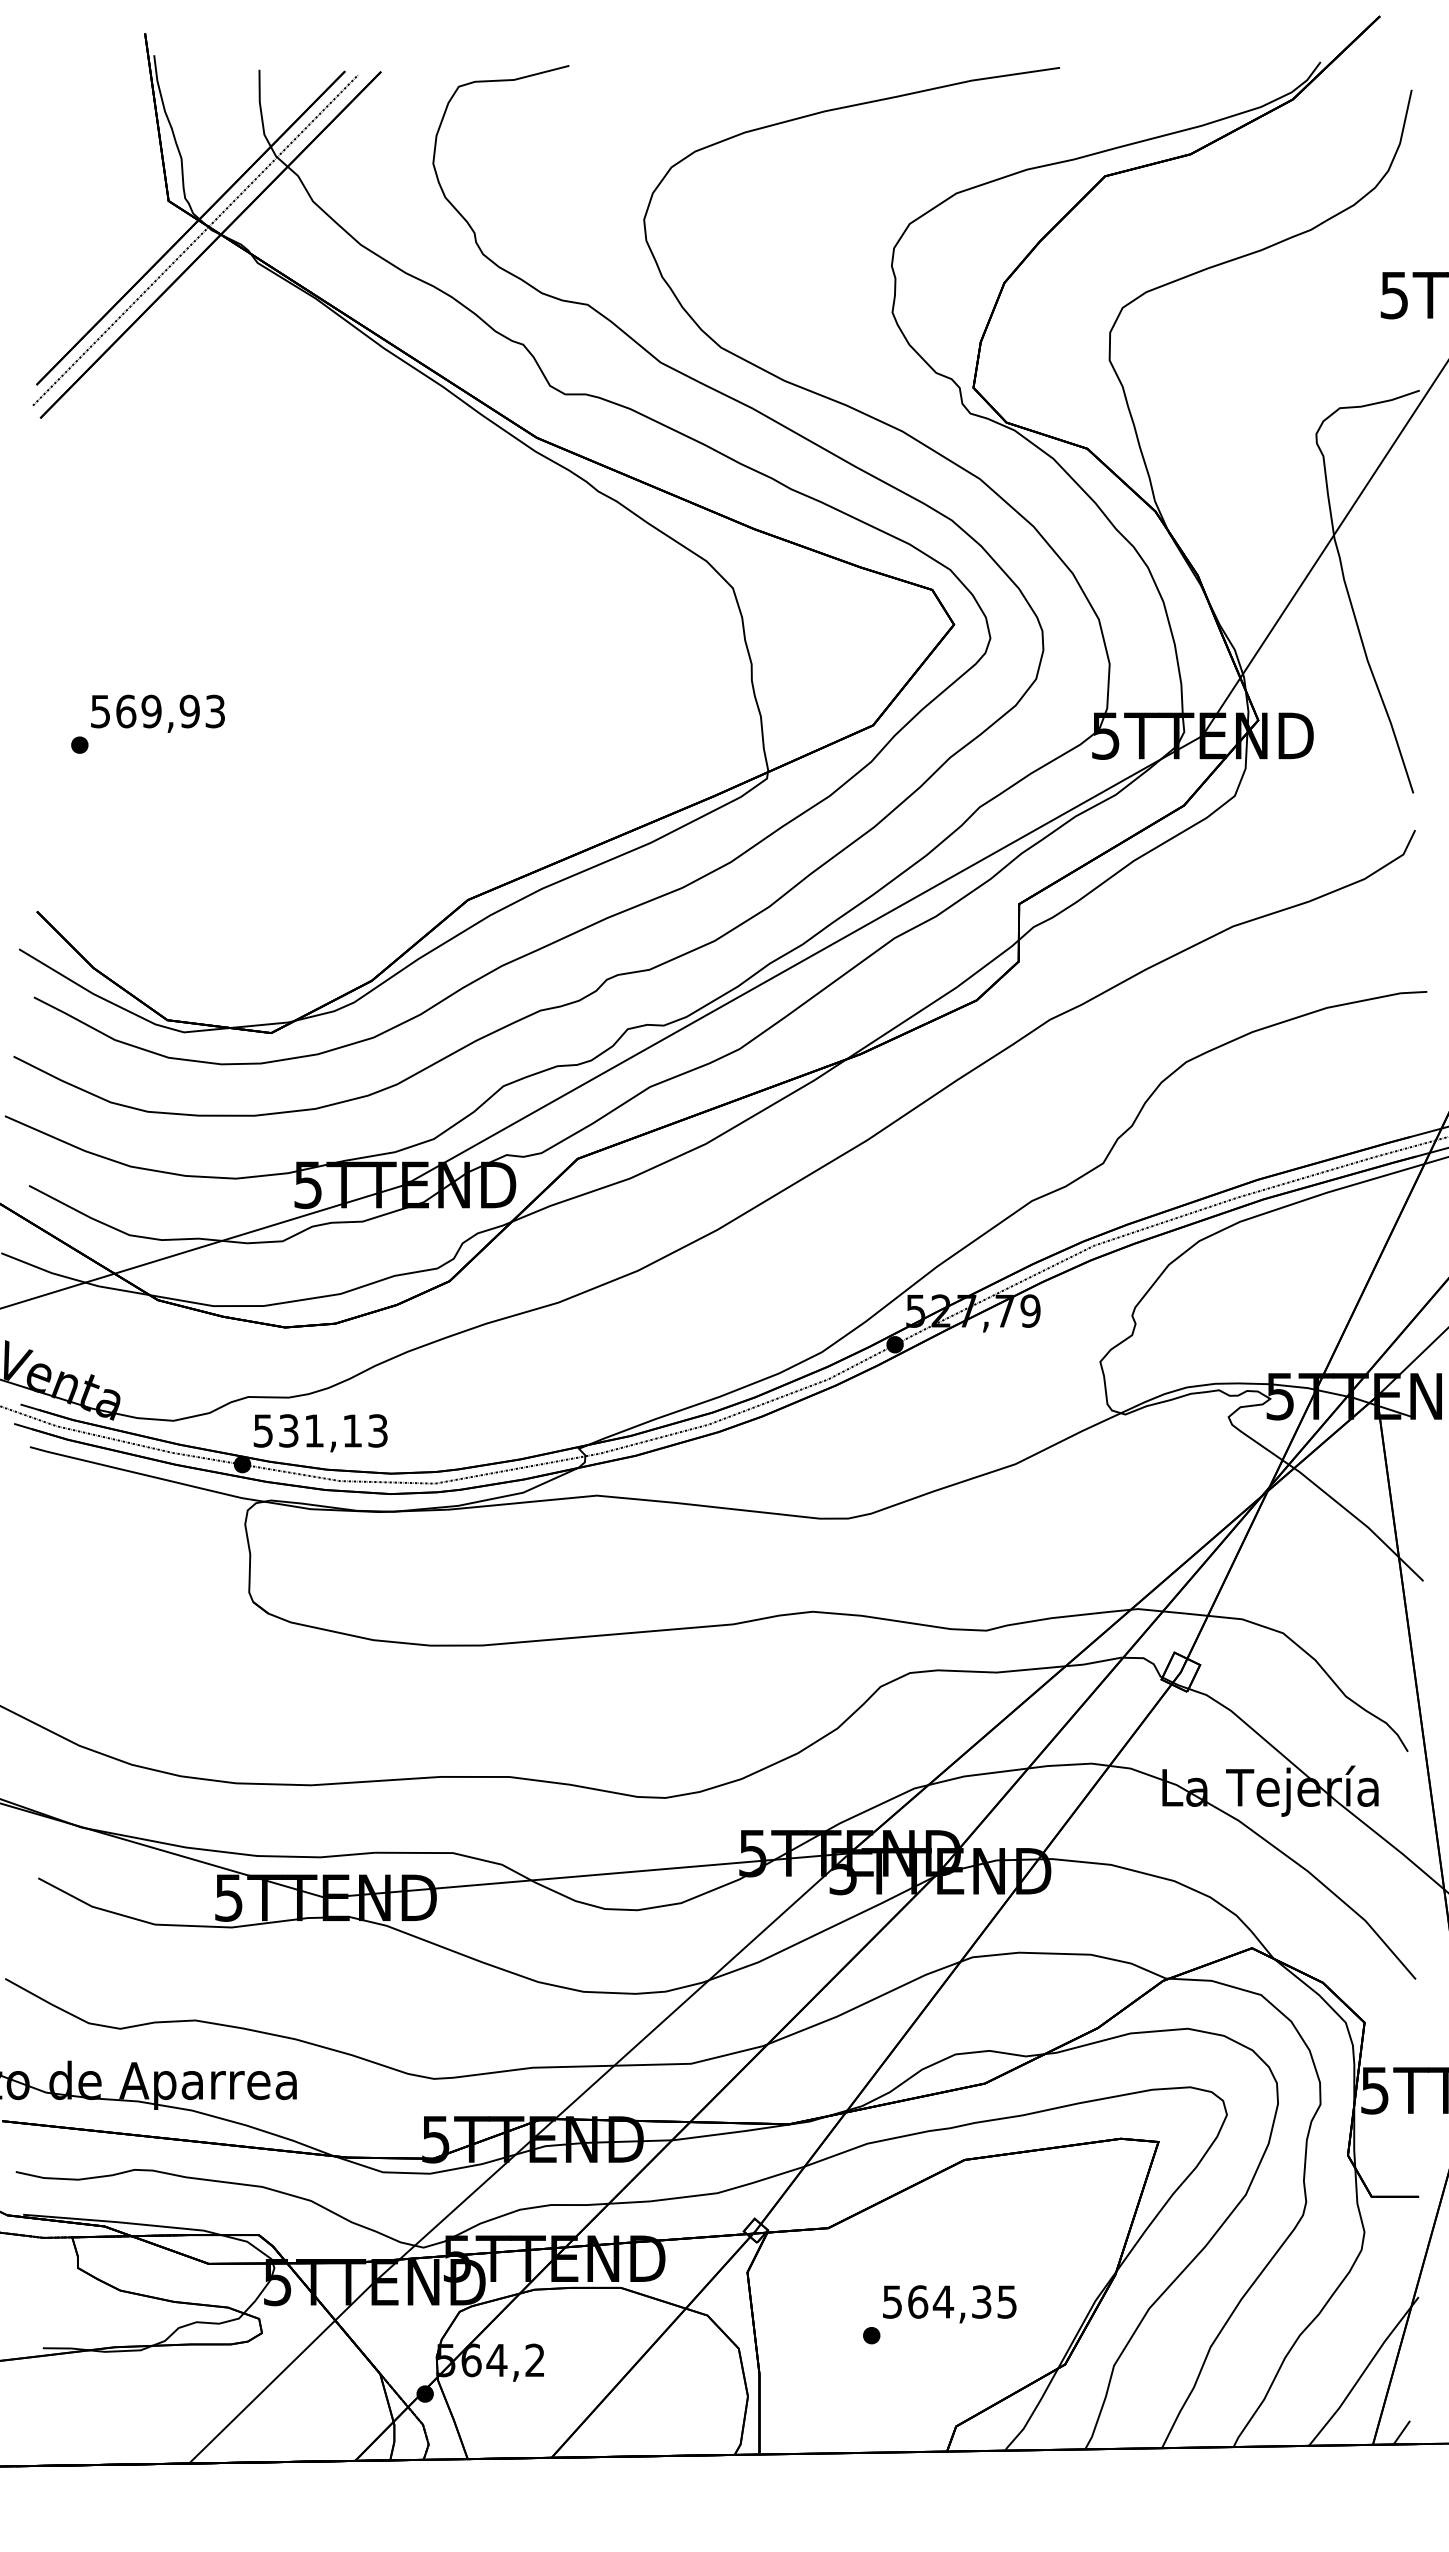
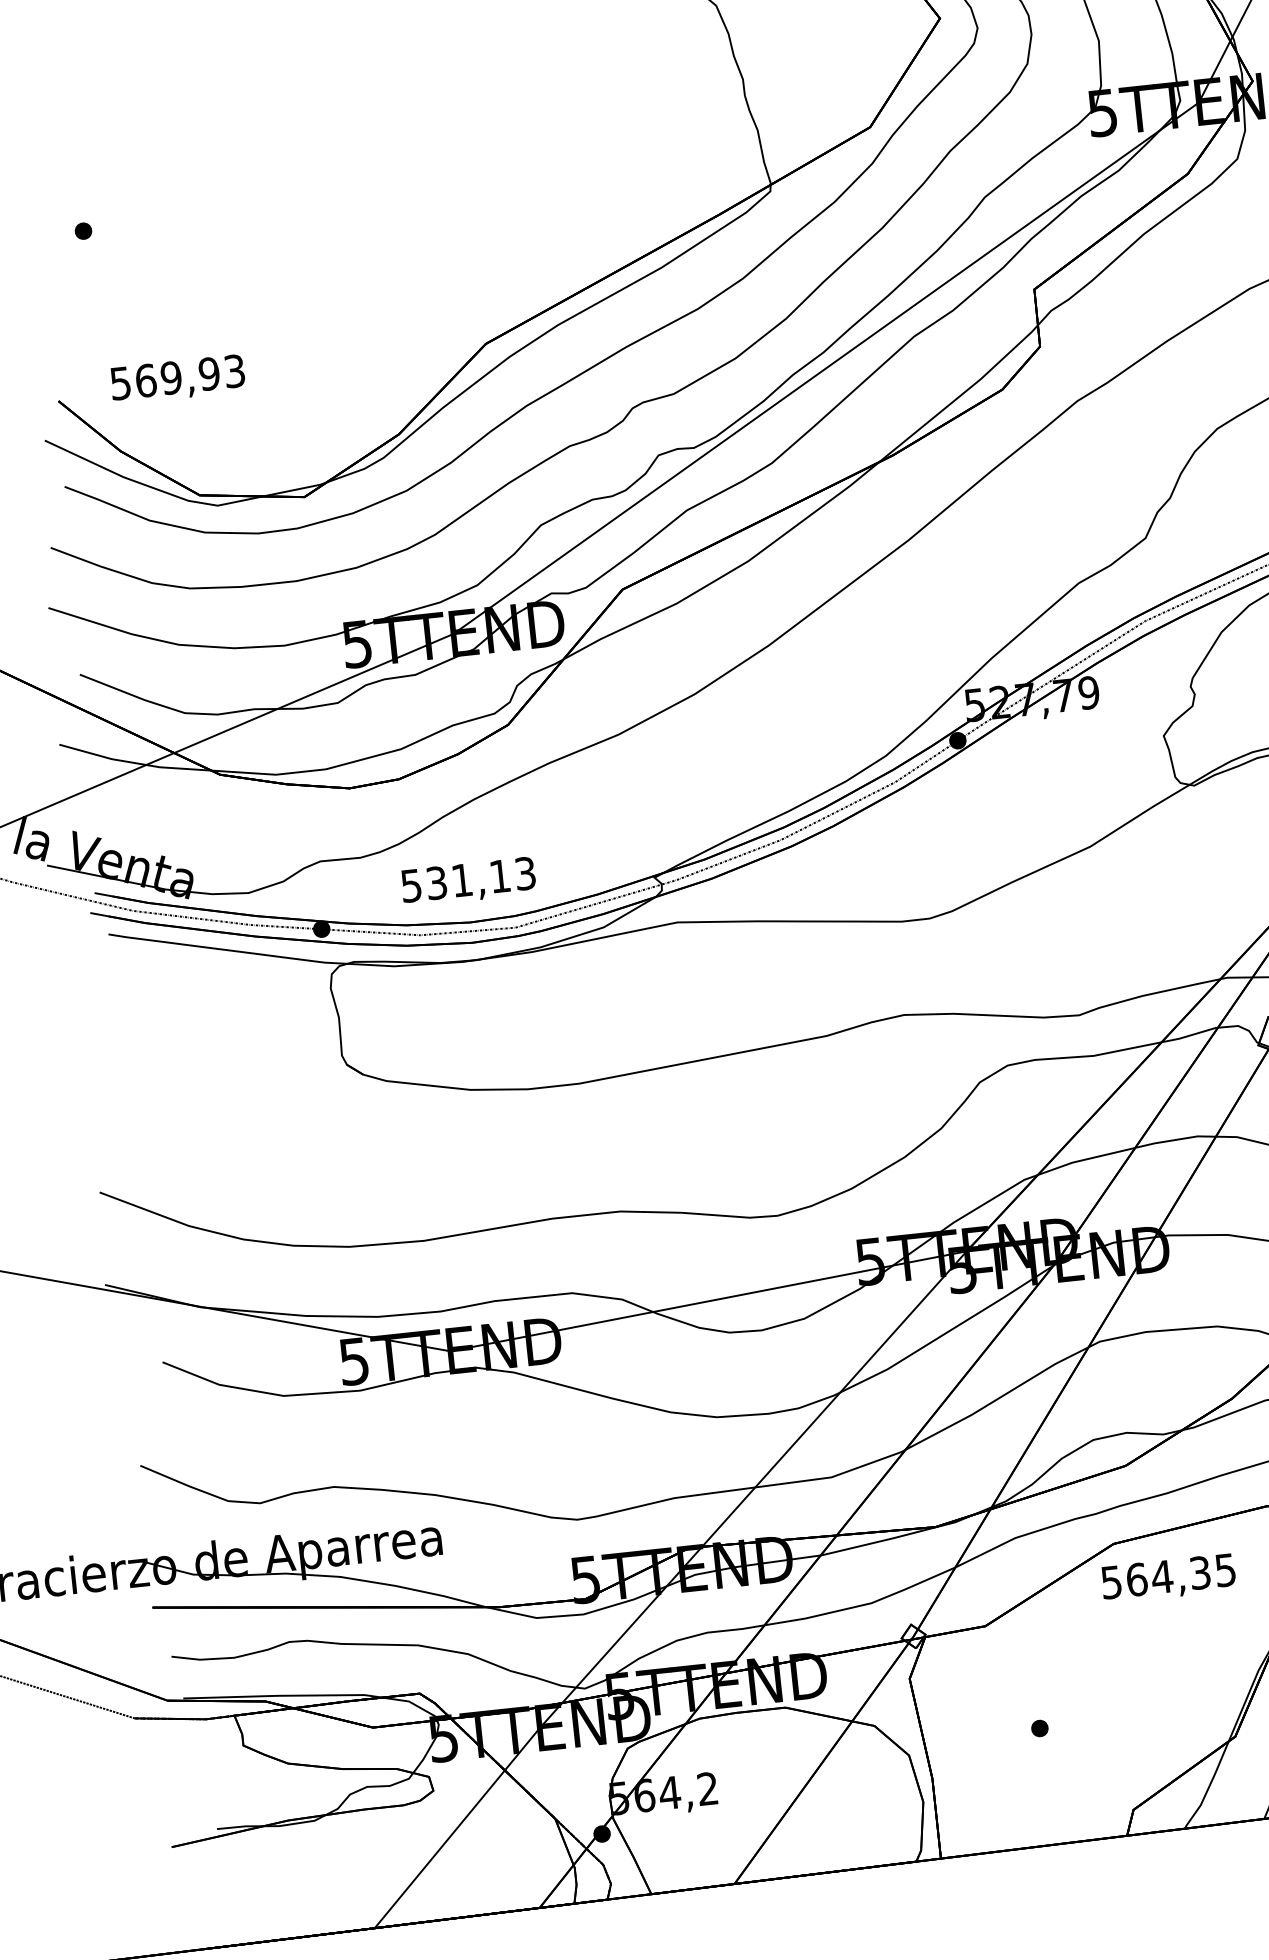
text: (157, 713) -> (177, 379), moved
text: (320, 1433) -> (468, 882), moved
text: (949, 2304) -> (1168, 1578), moved

